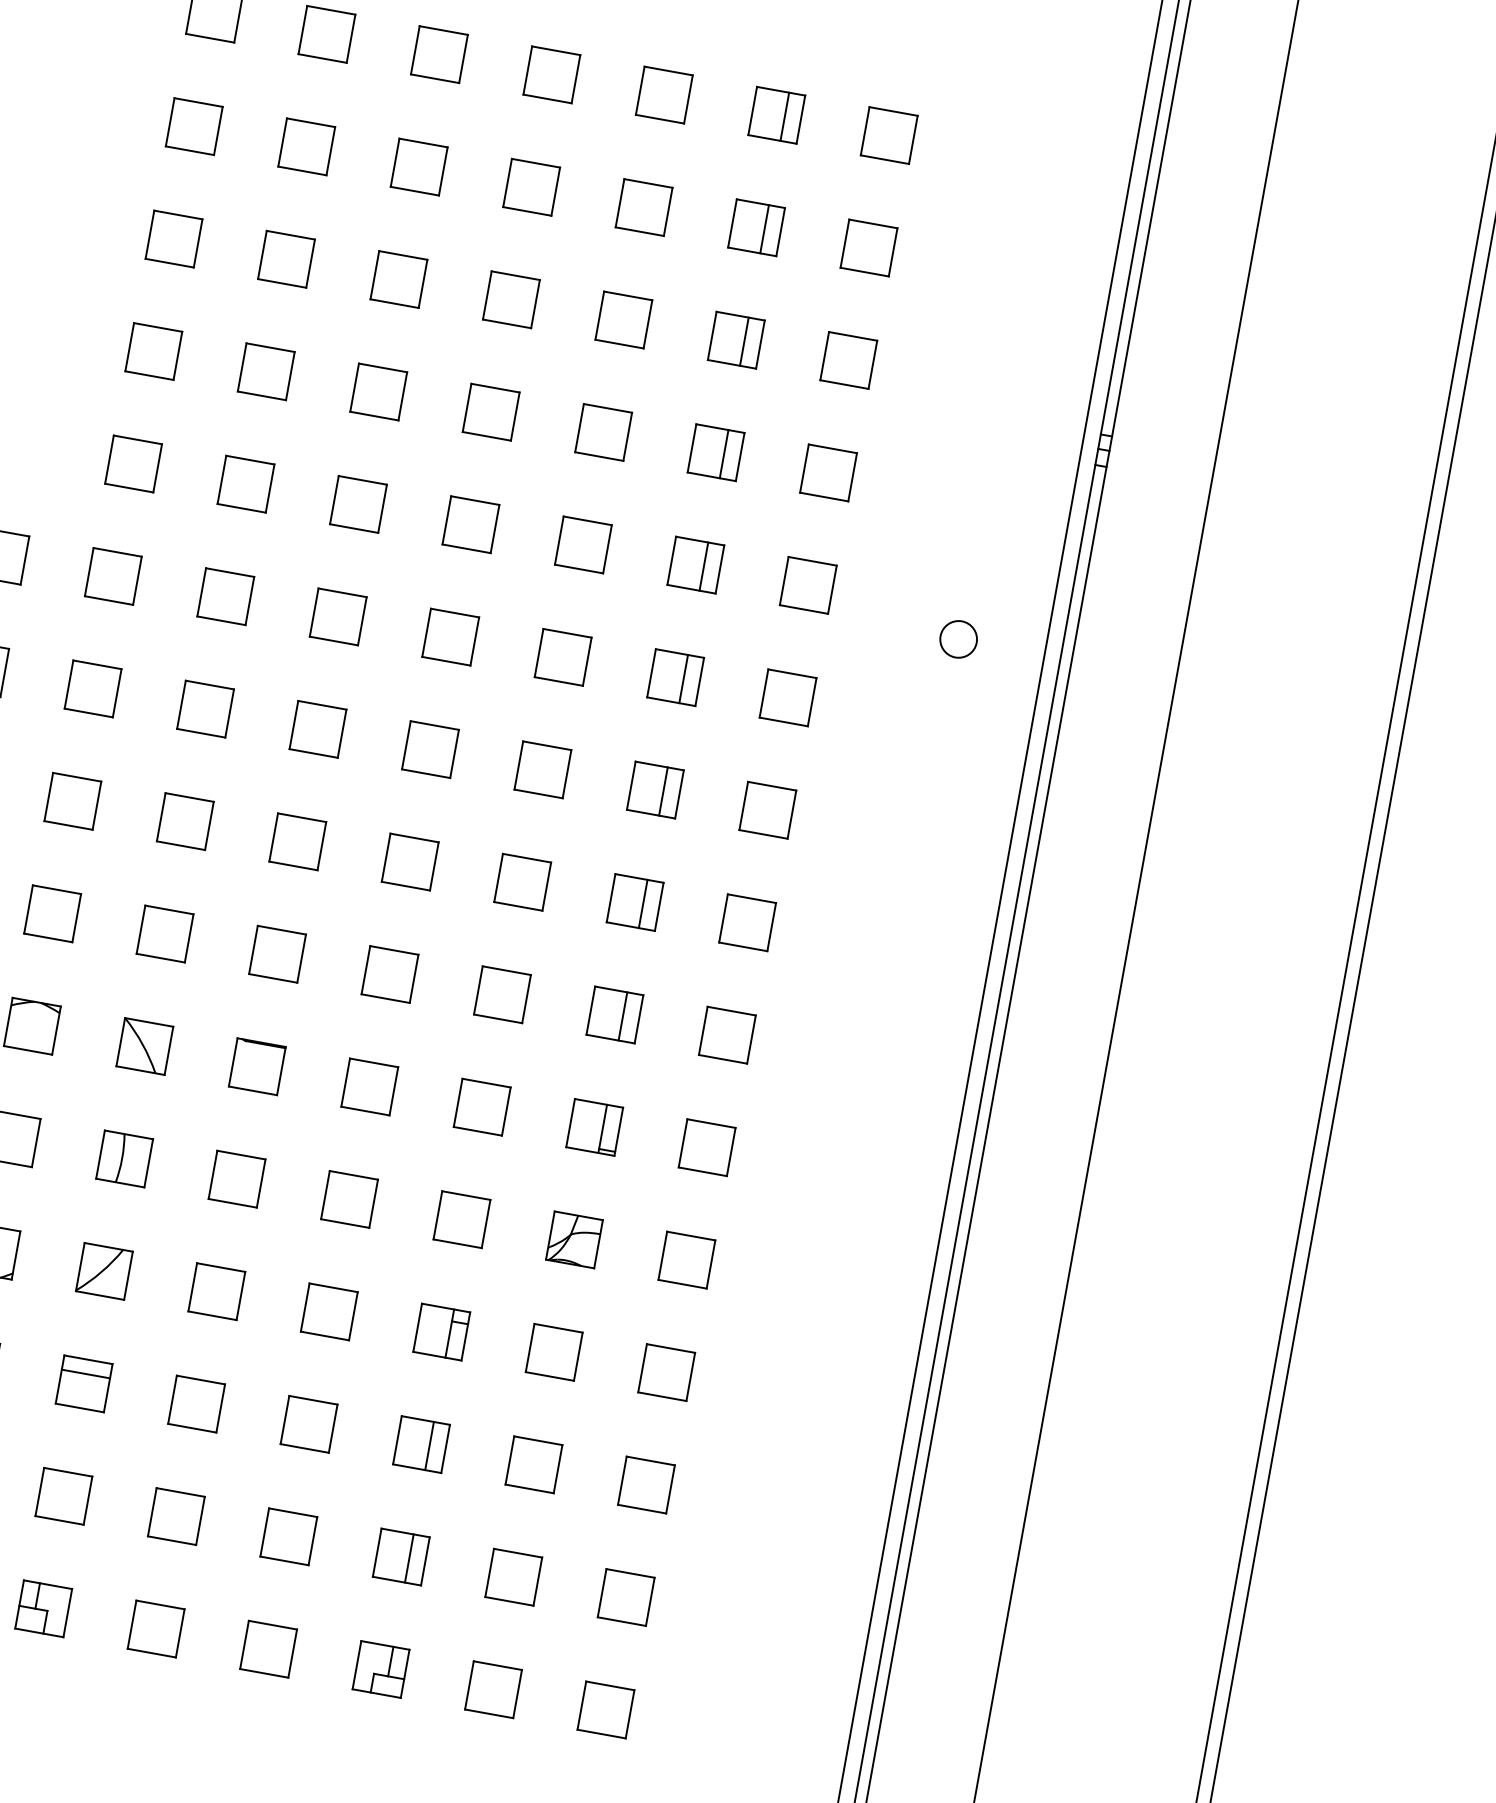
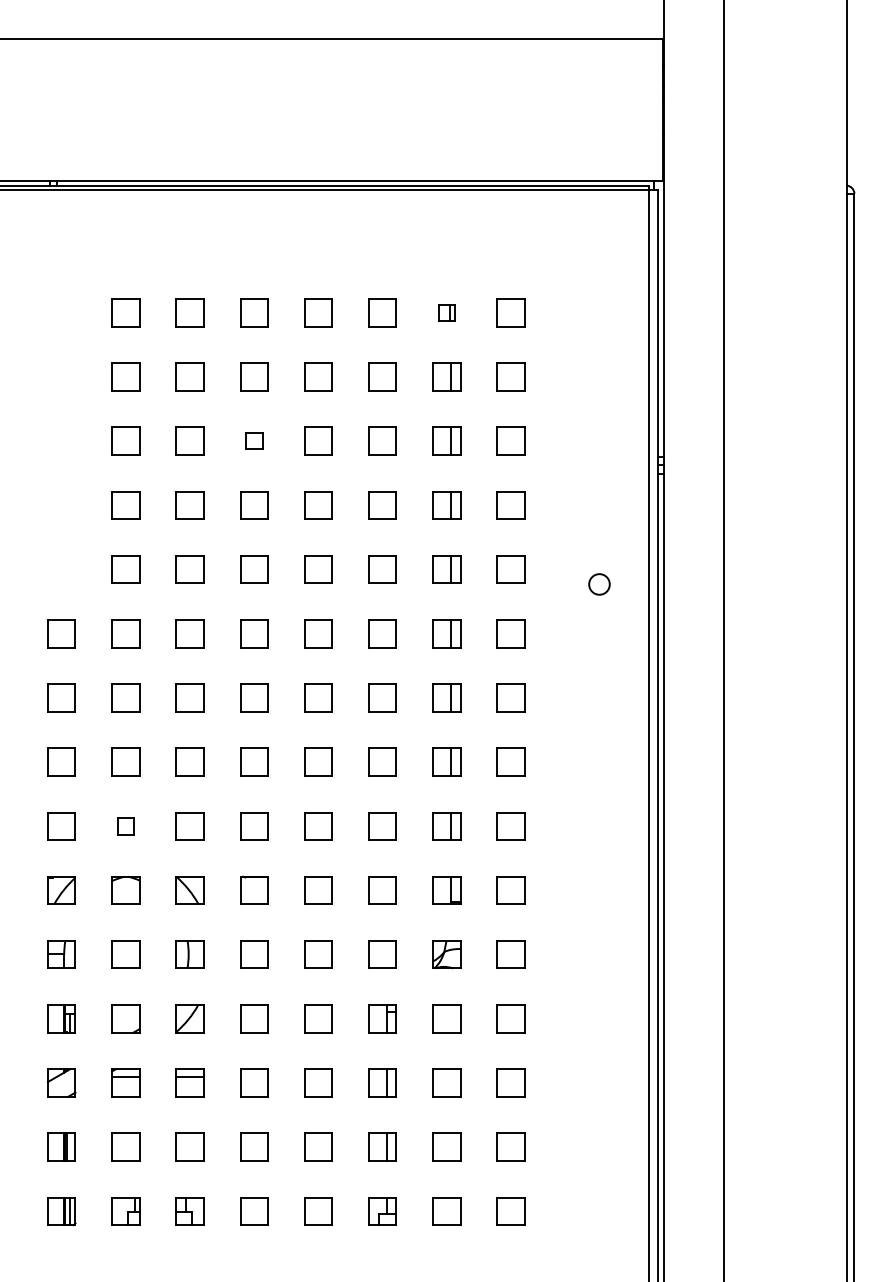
part: (776, 114) -> (446, 312), size x0.6
part: (399, 278) -> (254, 440), size x0.6
part: (51, 914) -> (125, 826), size x0.6

